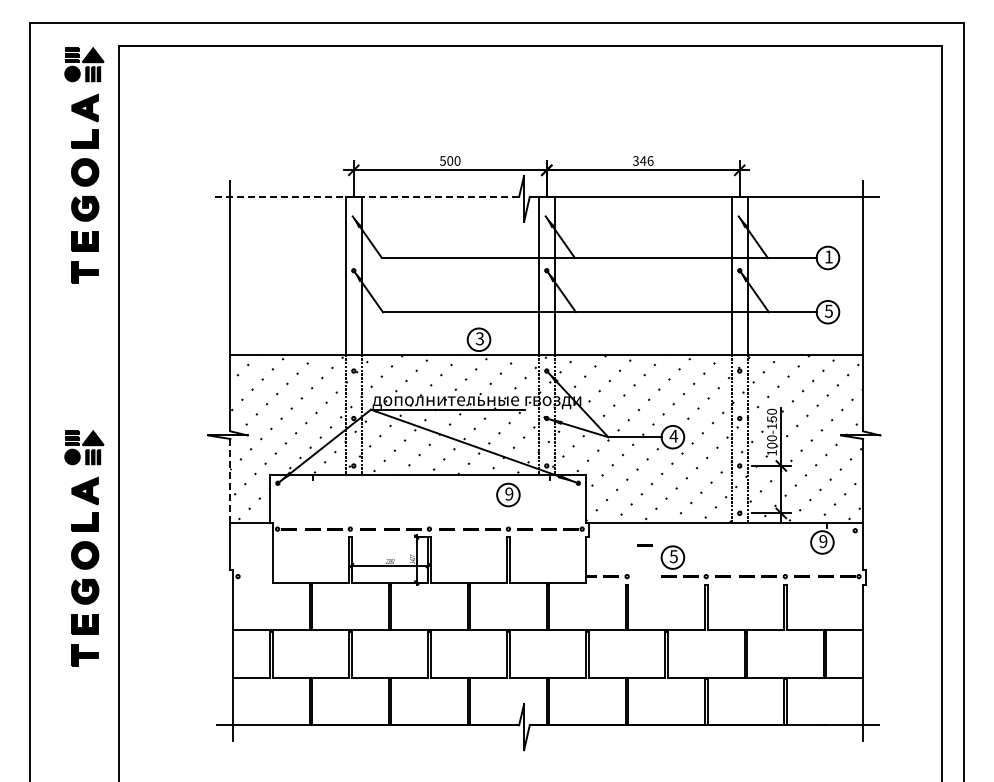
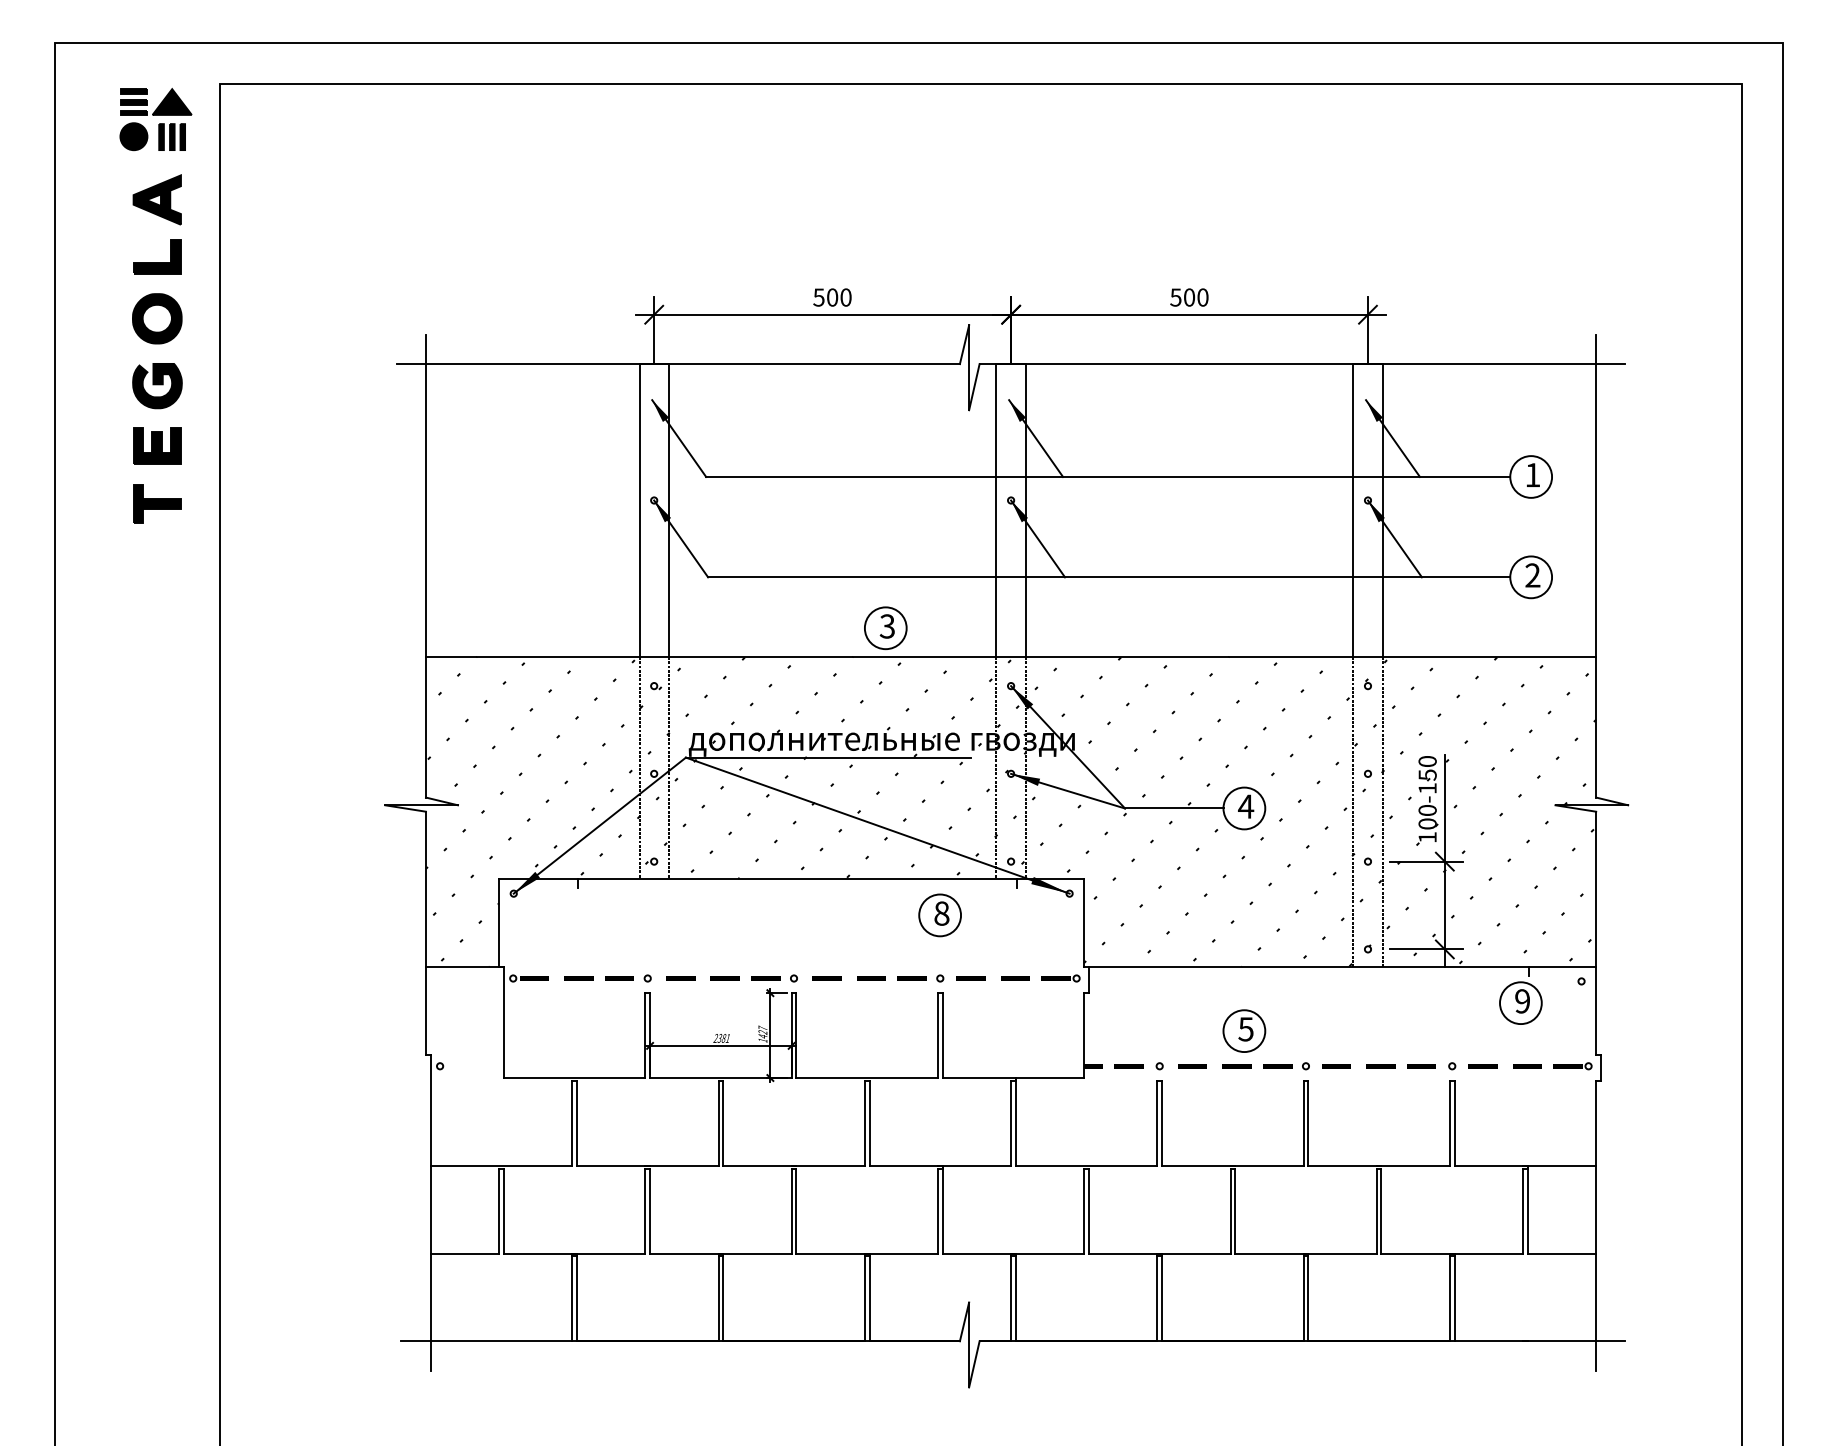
text: (643, 160) -> (1189, 296), 346 -> 500
line: (367, 196) -> (679, 363), dashed -> solid
text: (828, 310) -> (1532, 574), 5 -> 2
line: (230, 480) -> (426, 888), dashed -> solid
text: (509, 493) -> (942, 912), 9 -> 8
line: (644, 545) -> (1191, 1066), moved
part: (84, 548) -> (156, 1014), removed

